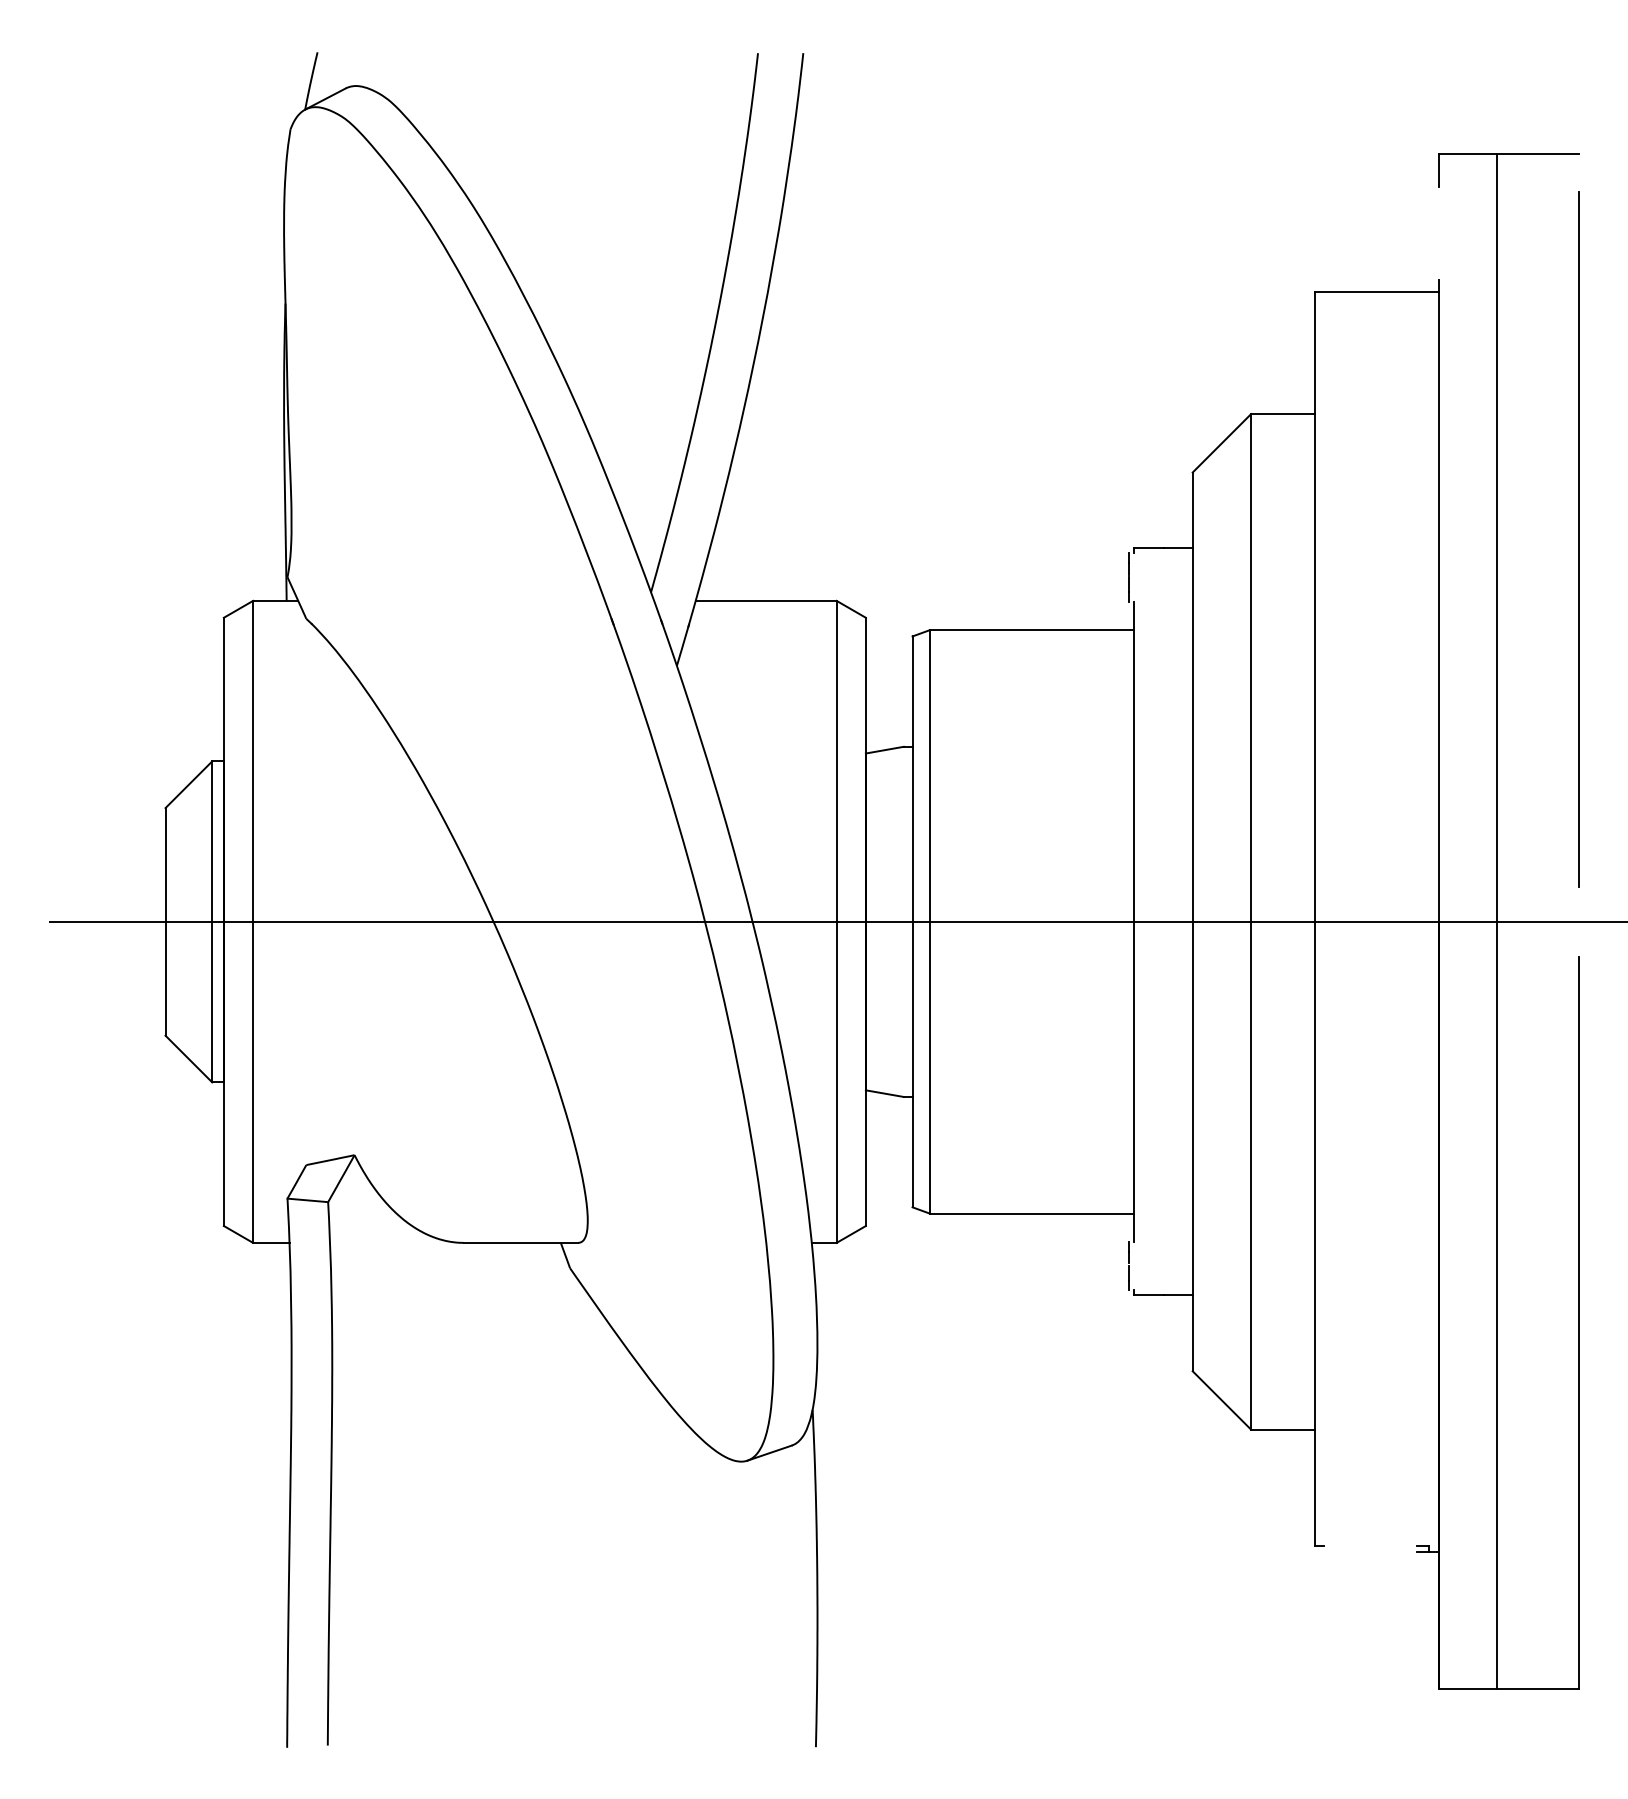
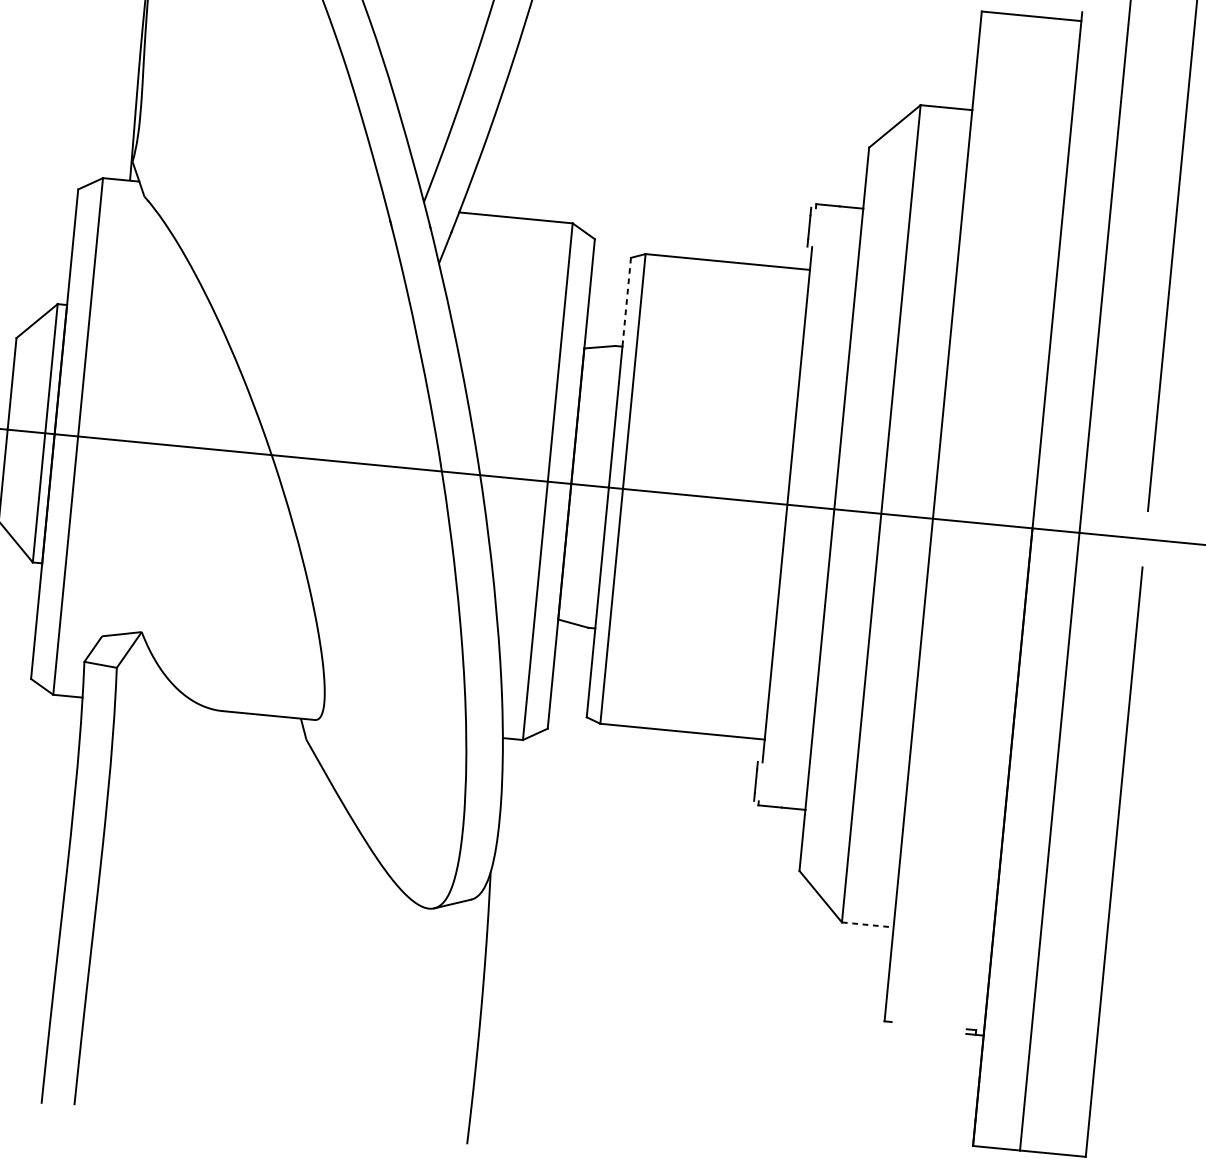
line: (912, 692) -> (626, 302), solid -> dashed
line: (1283, 1429) -> (868, 924), solid -> dashed

